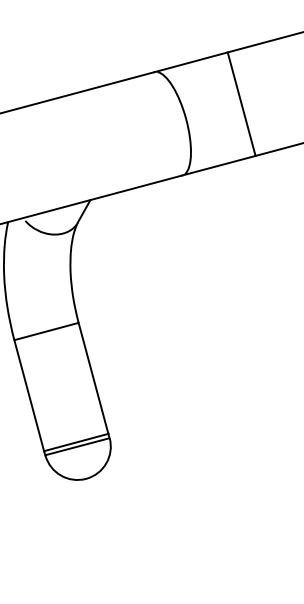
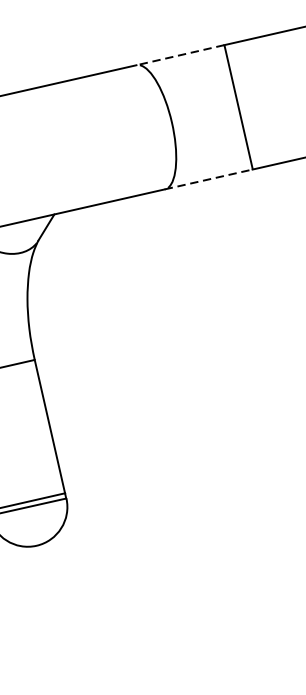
line: (191, 62) -> (180, 55), solid -> dashed
line: (218, 165) -> (208, 179), solid -> dashed

